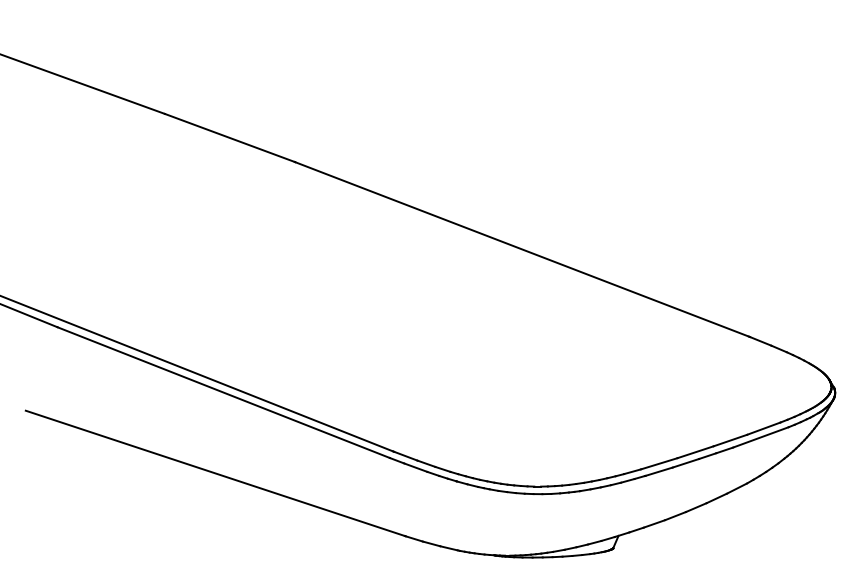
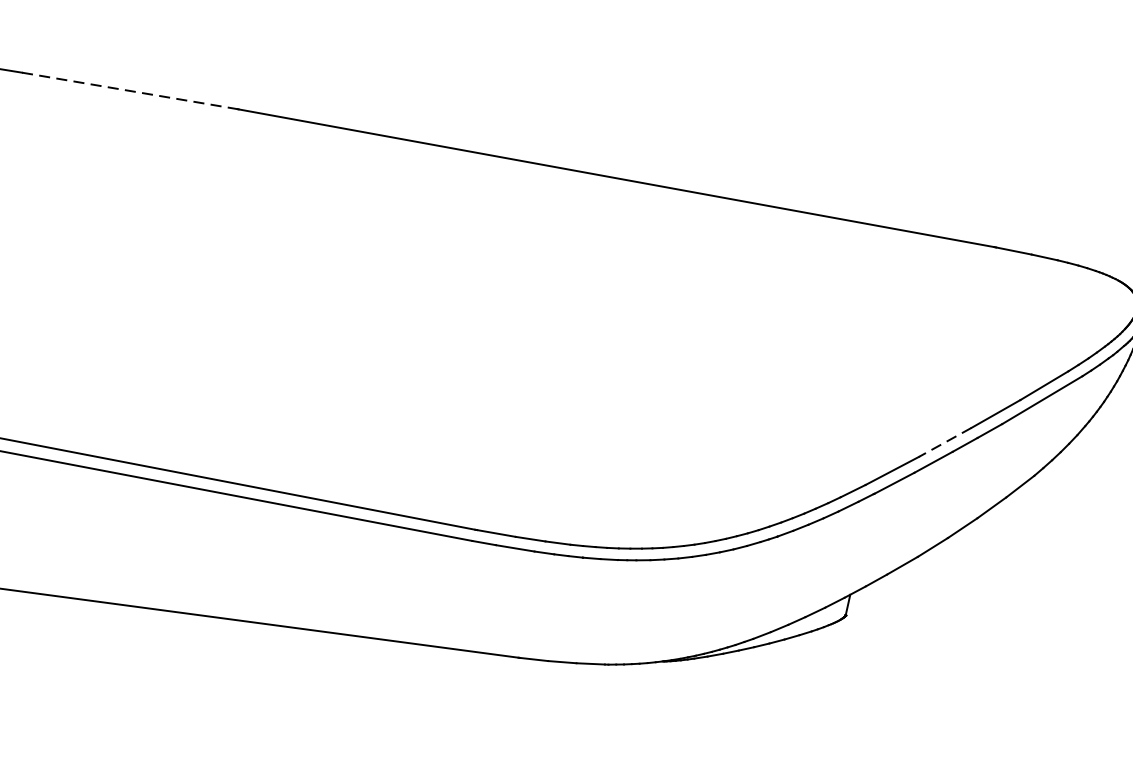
line: (230, 138) -> (131, 91), solid -> dashed
line: (695, 452) -> (945, 442), solid -> dashed

